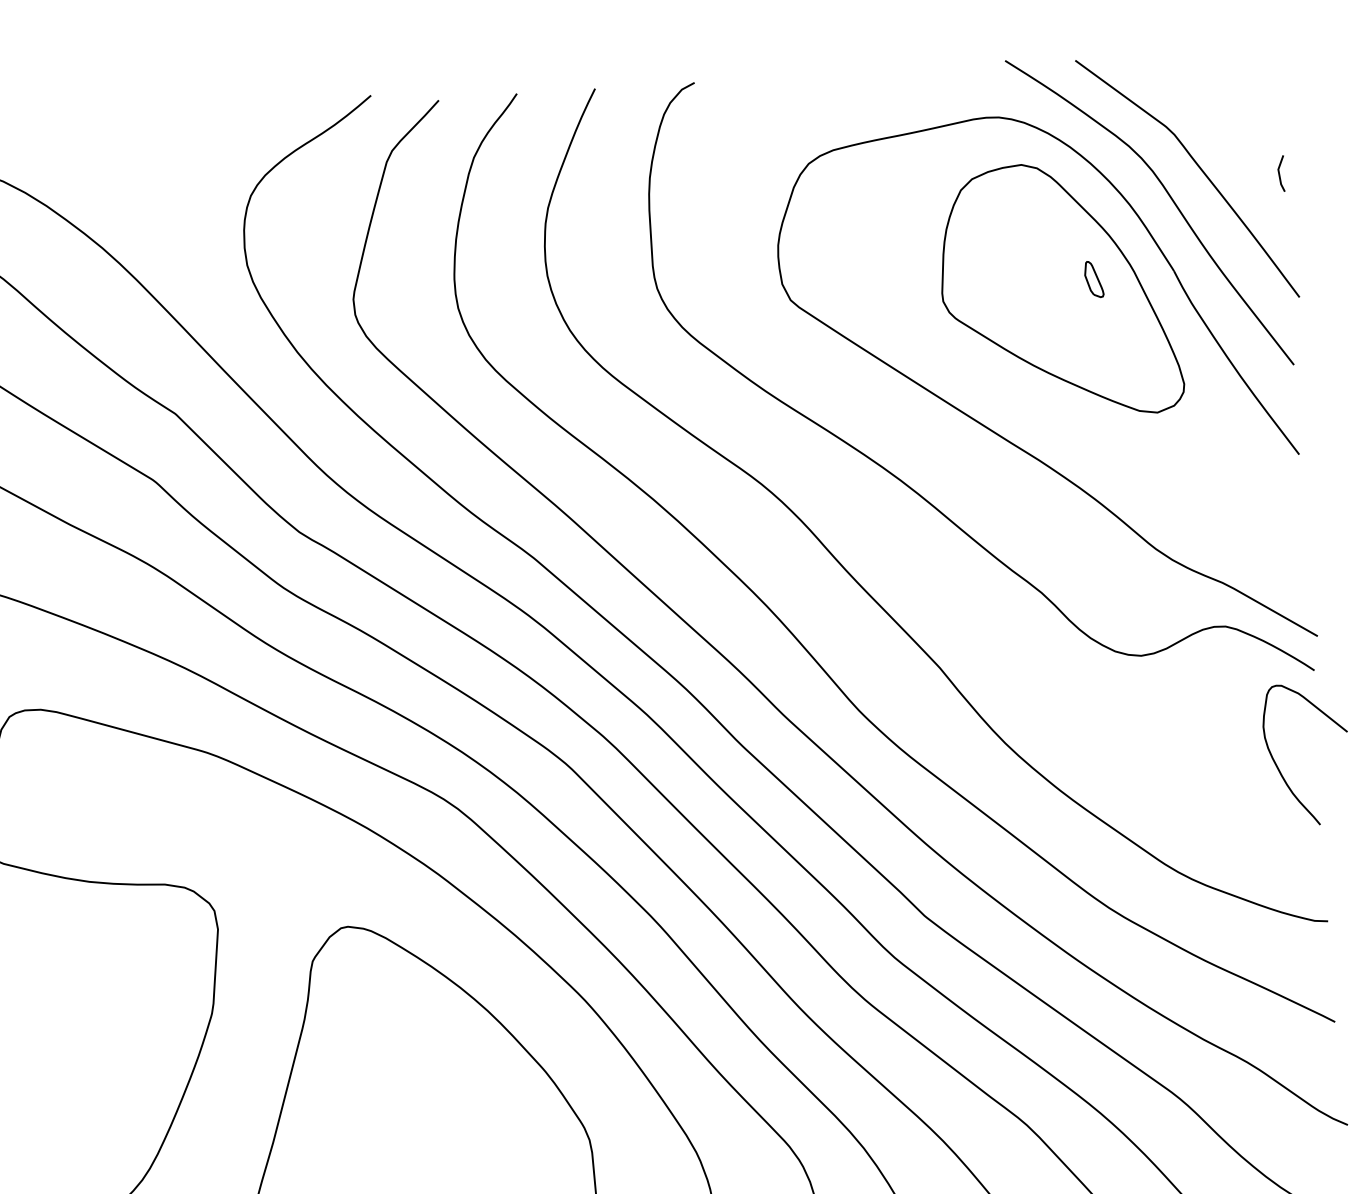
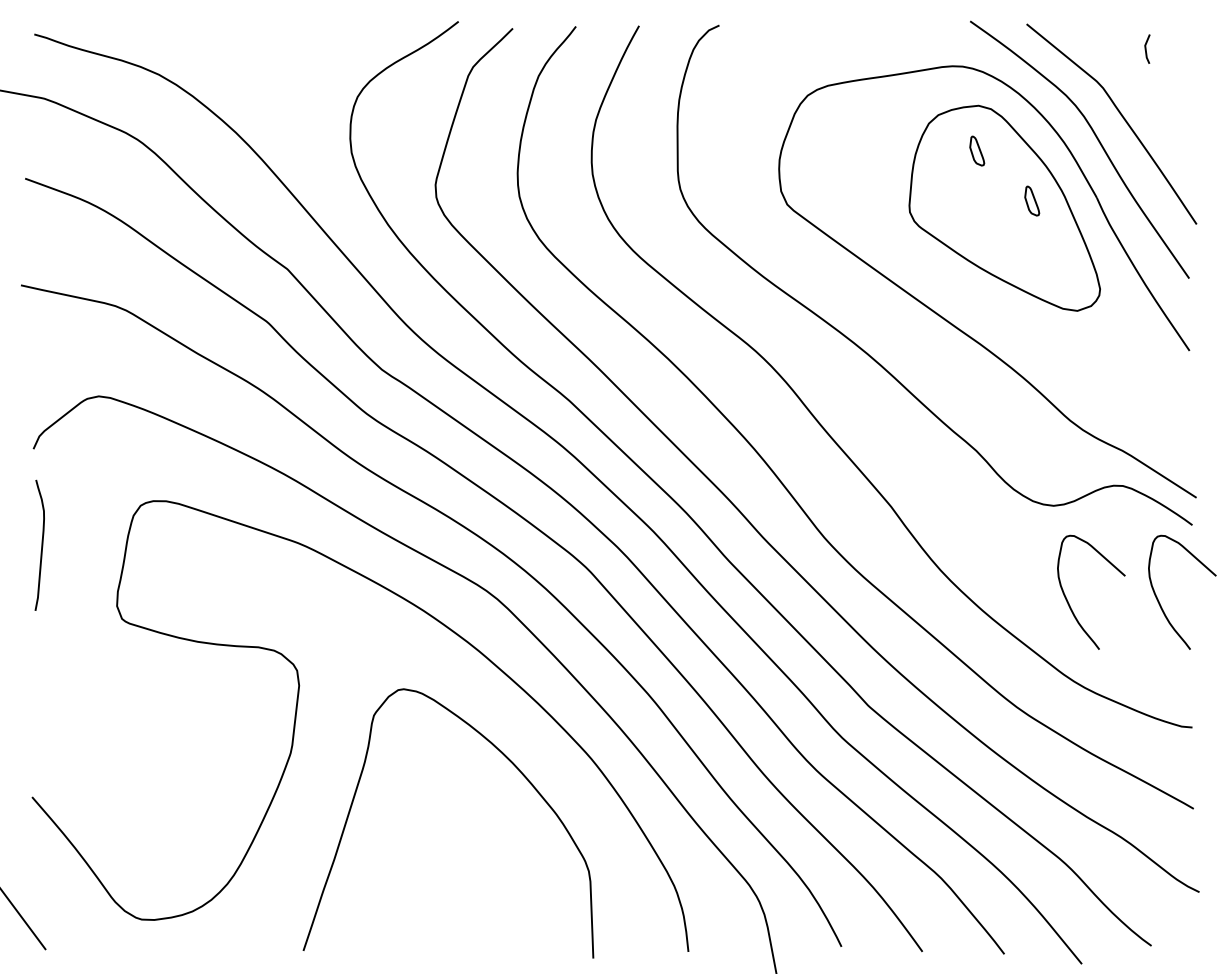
line: (1280, 172) -> (1146, 48), moved
part: (1022, 220) -> (977, 150), added
curve: (1167, 775) -> (1069, 603), added

